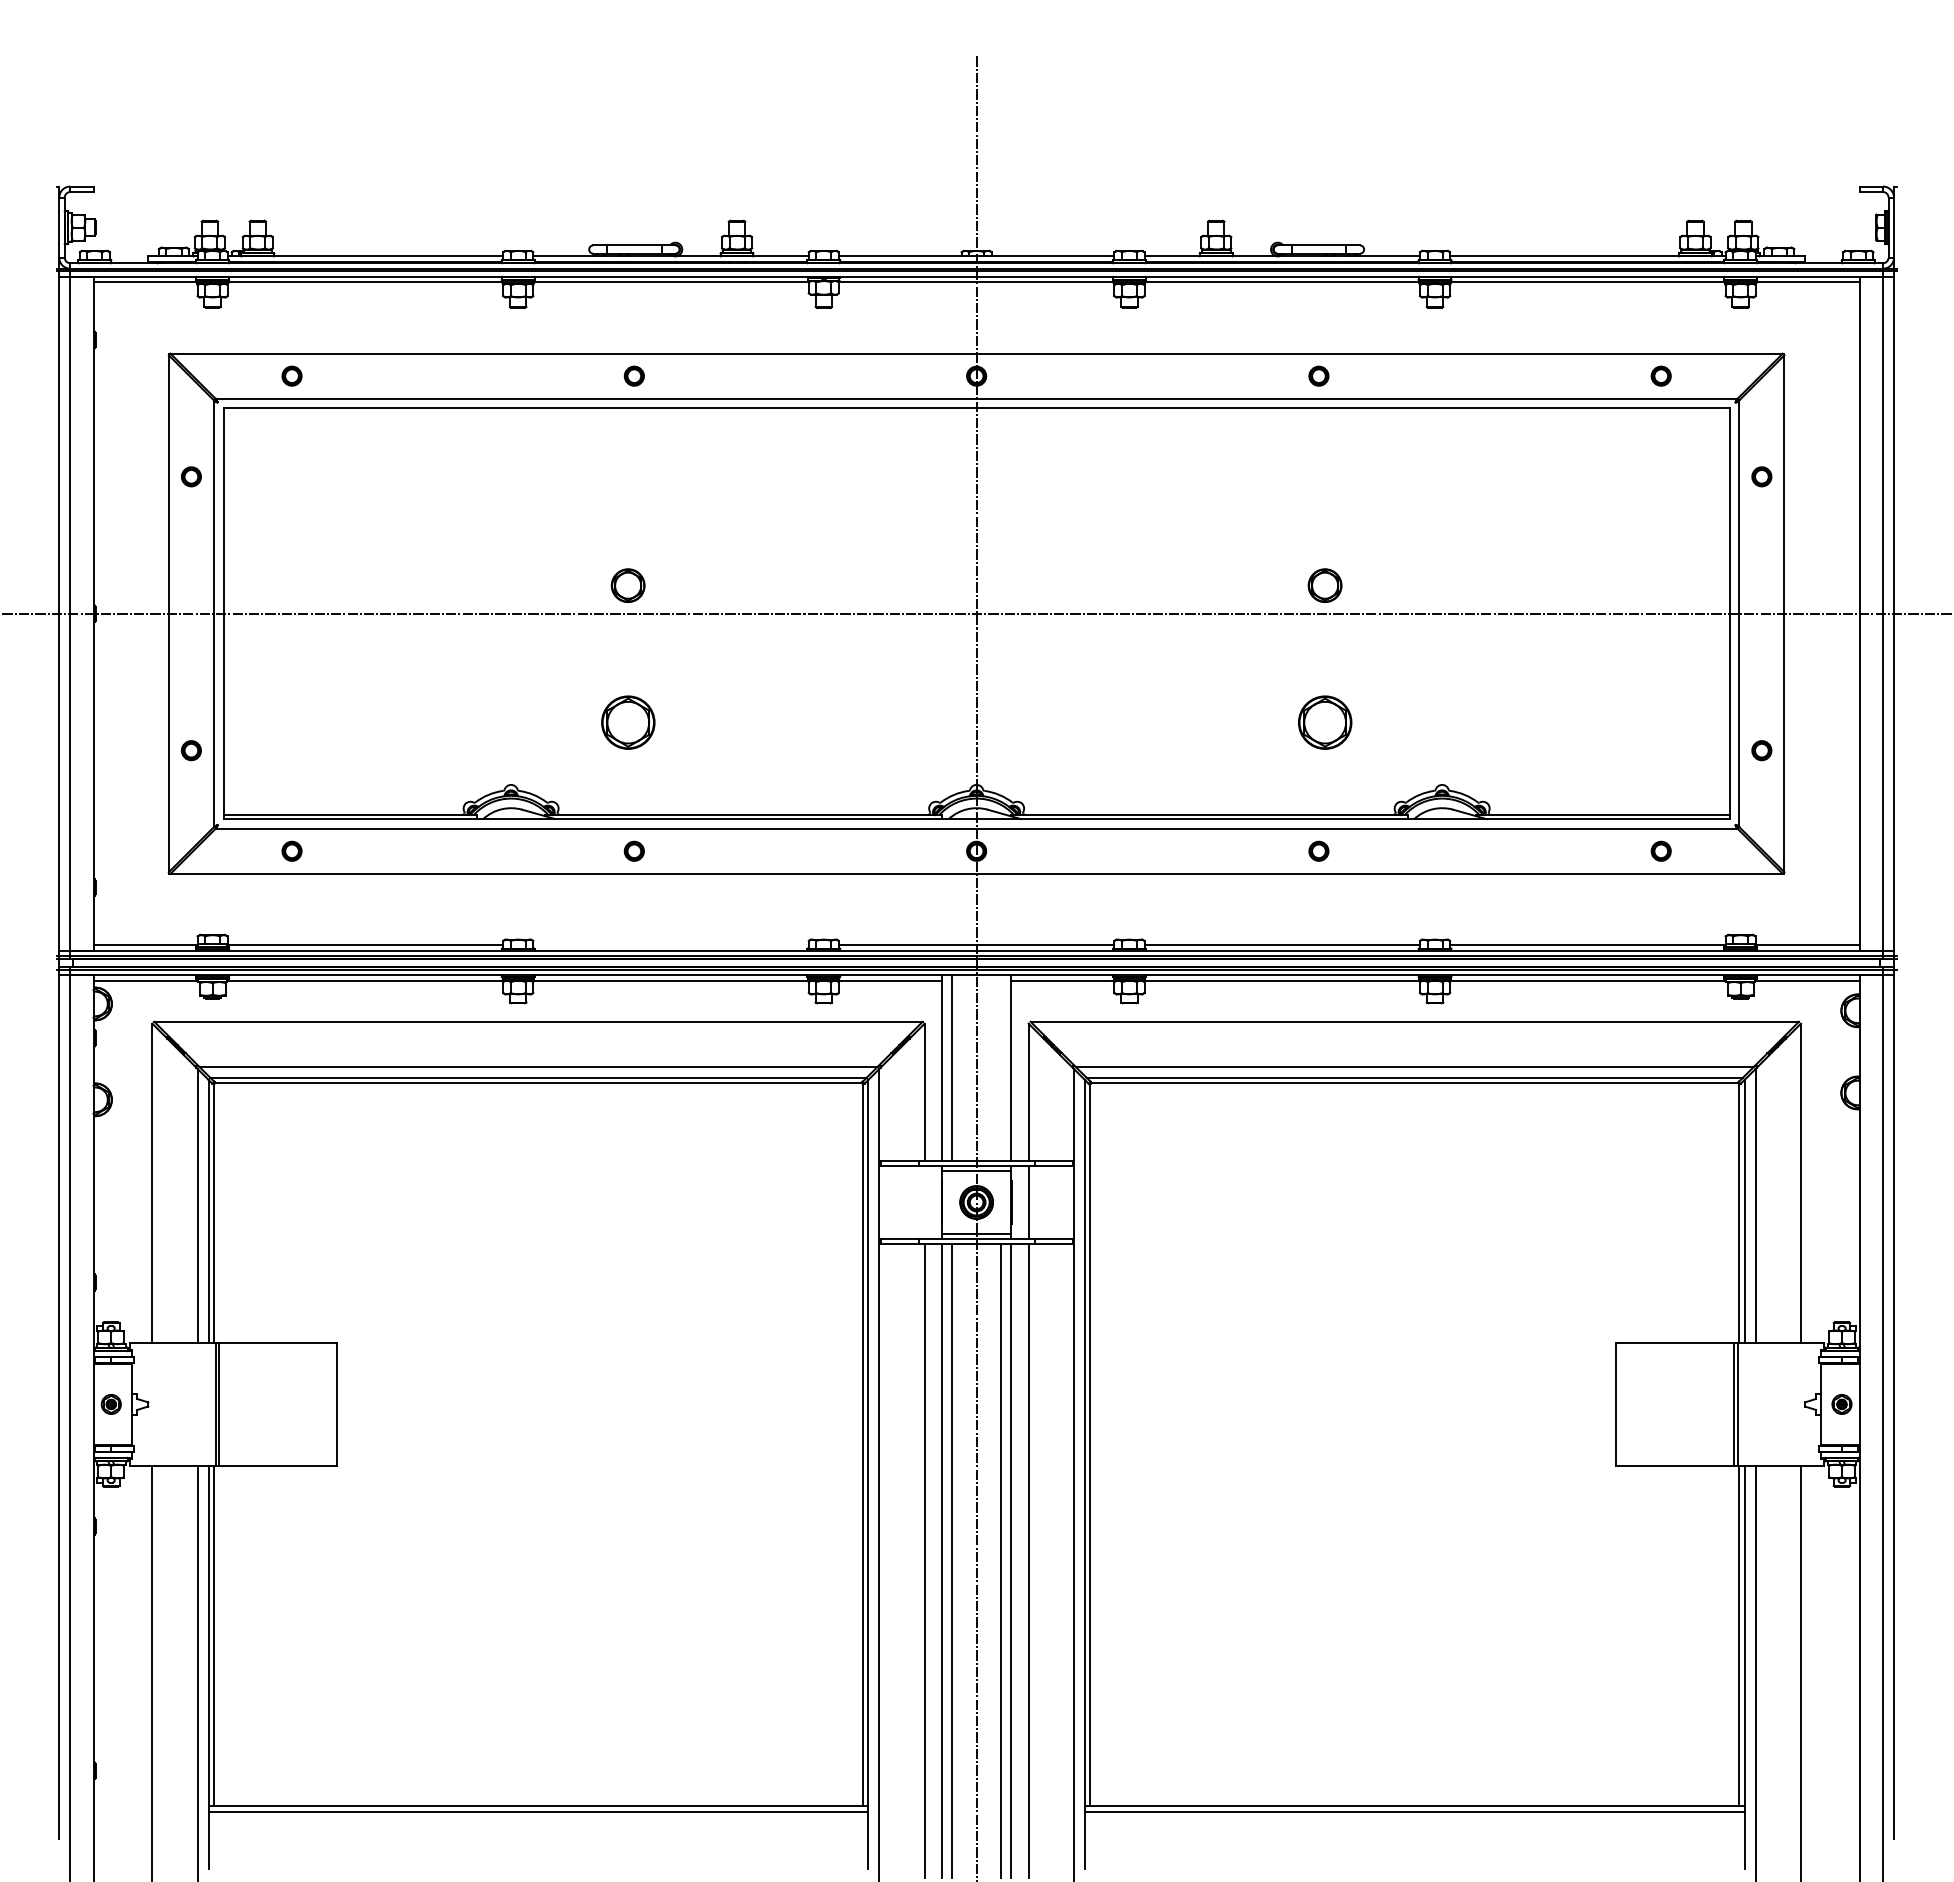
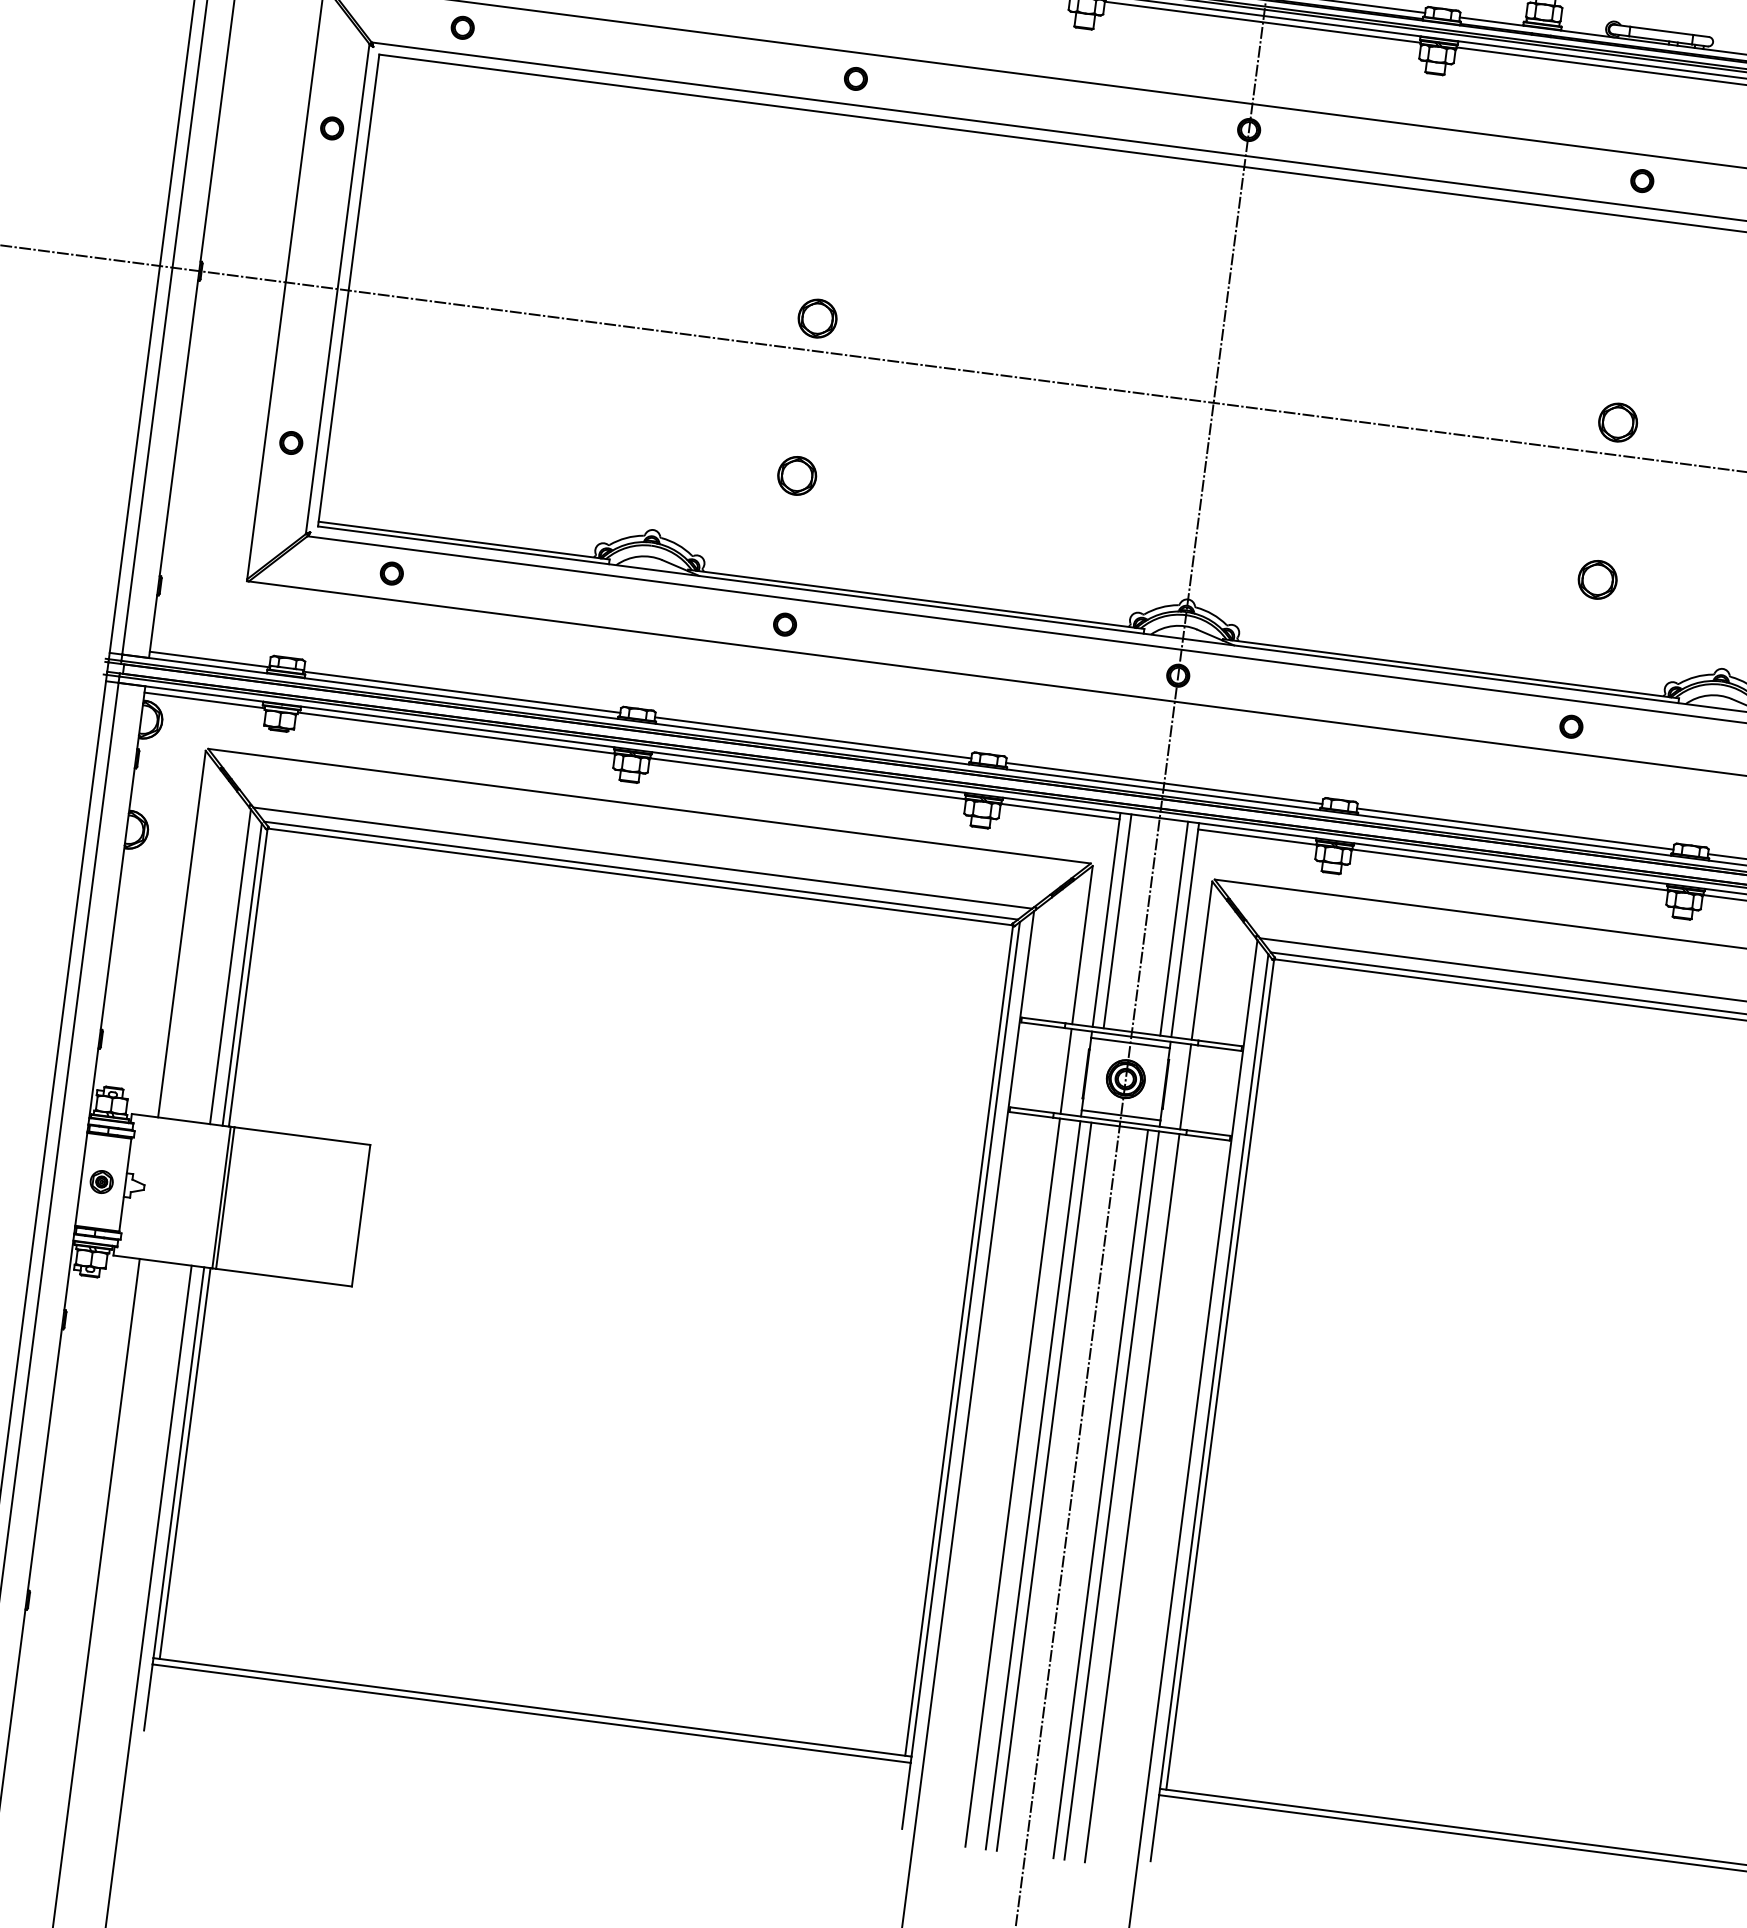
part: (627, 722) -> (796, 475), size x0.62
part: (1324, 722) -> (1597, 579), size x0.62
line: (670, 945) -> (812, 738), added
line: (1001, 1068) -> (1174, 928), added
line: (924, 1202) -> (1065, 1071), added

